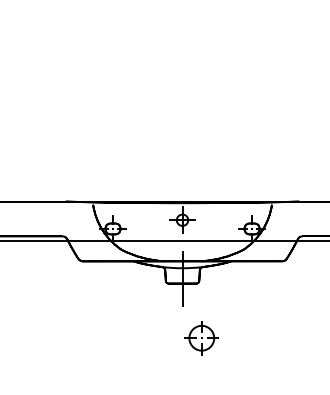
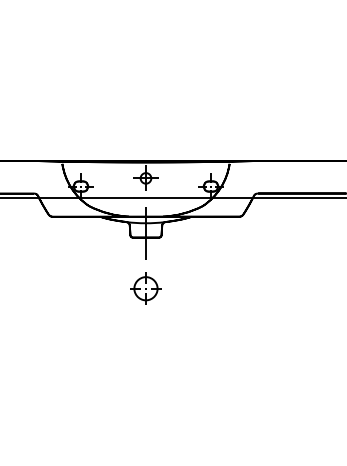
part: (201, 337) -> (145, 288), moved

